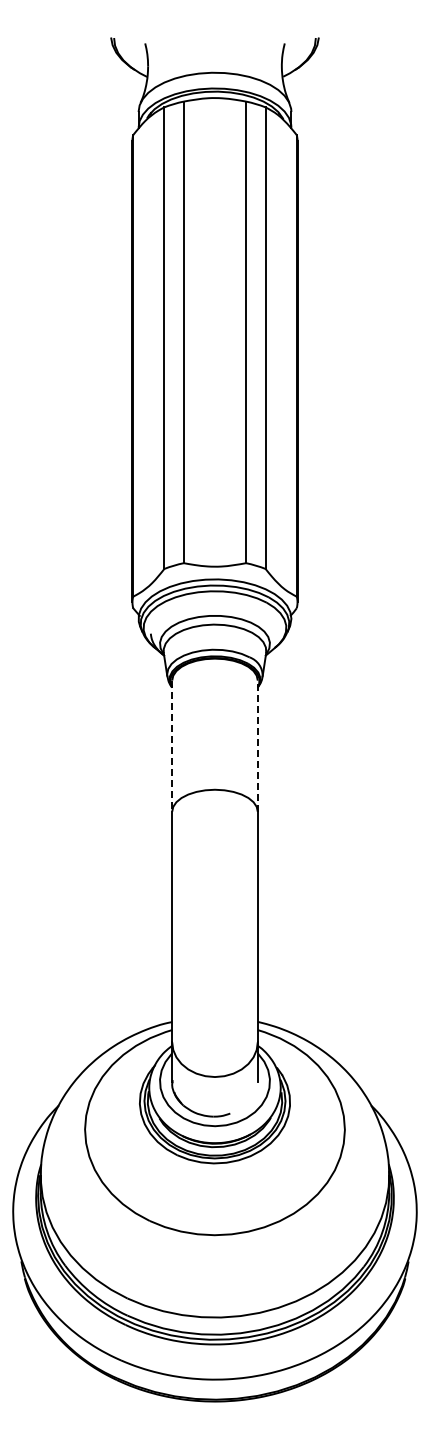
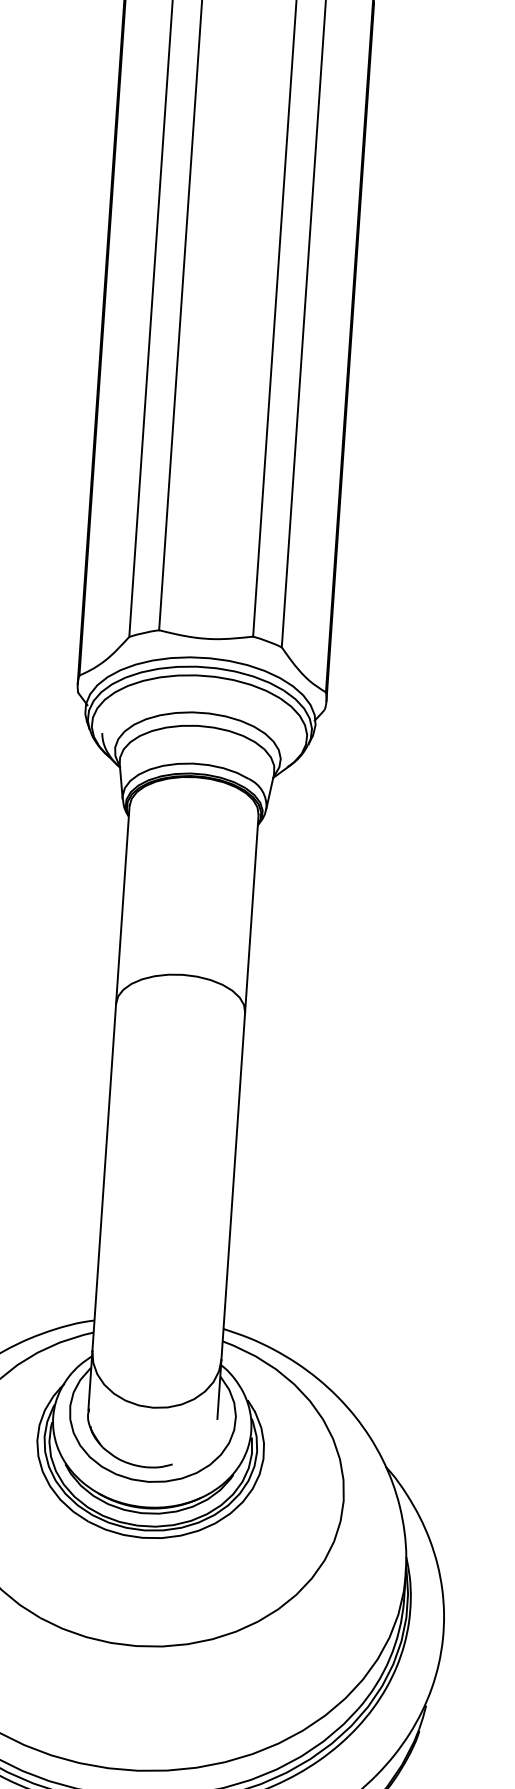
line: (172, 746) -> (123, 905), dashed -> solid
line: (257, 746) -> (251, 914), dashed -> solid

